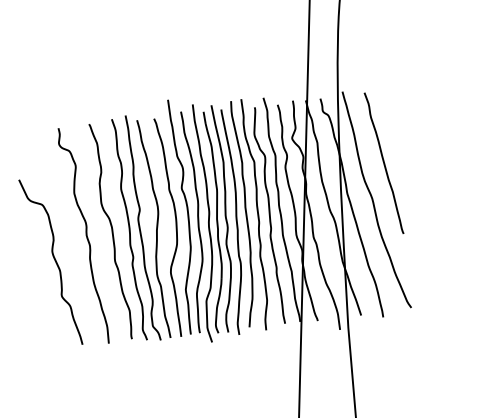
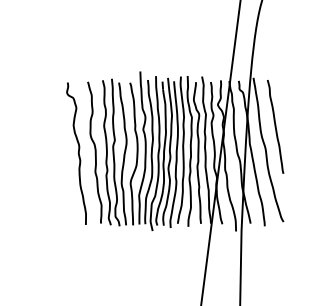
curve: (52, 258) -> (55, 166), removed

